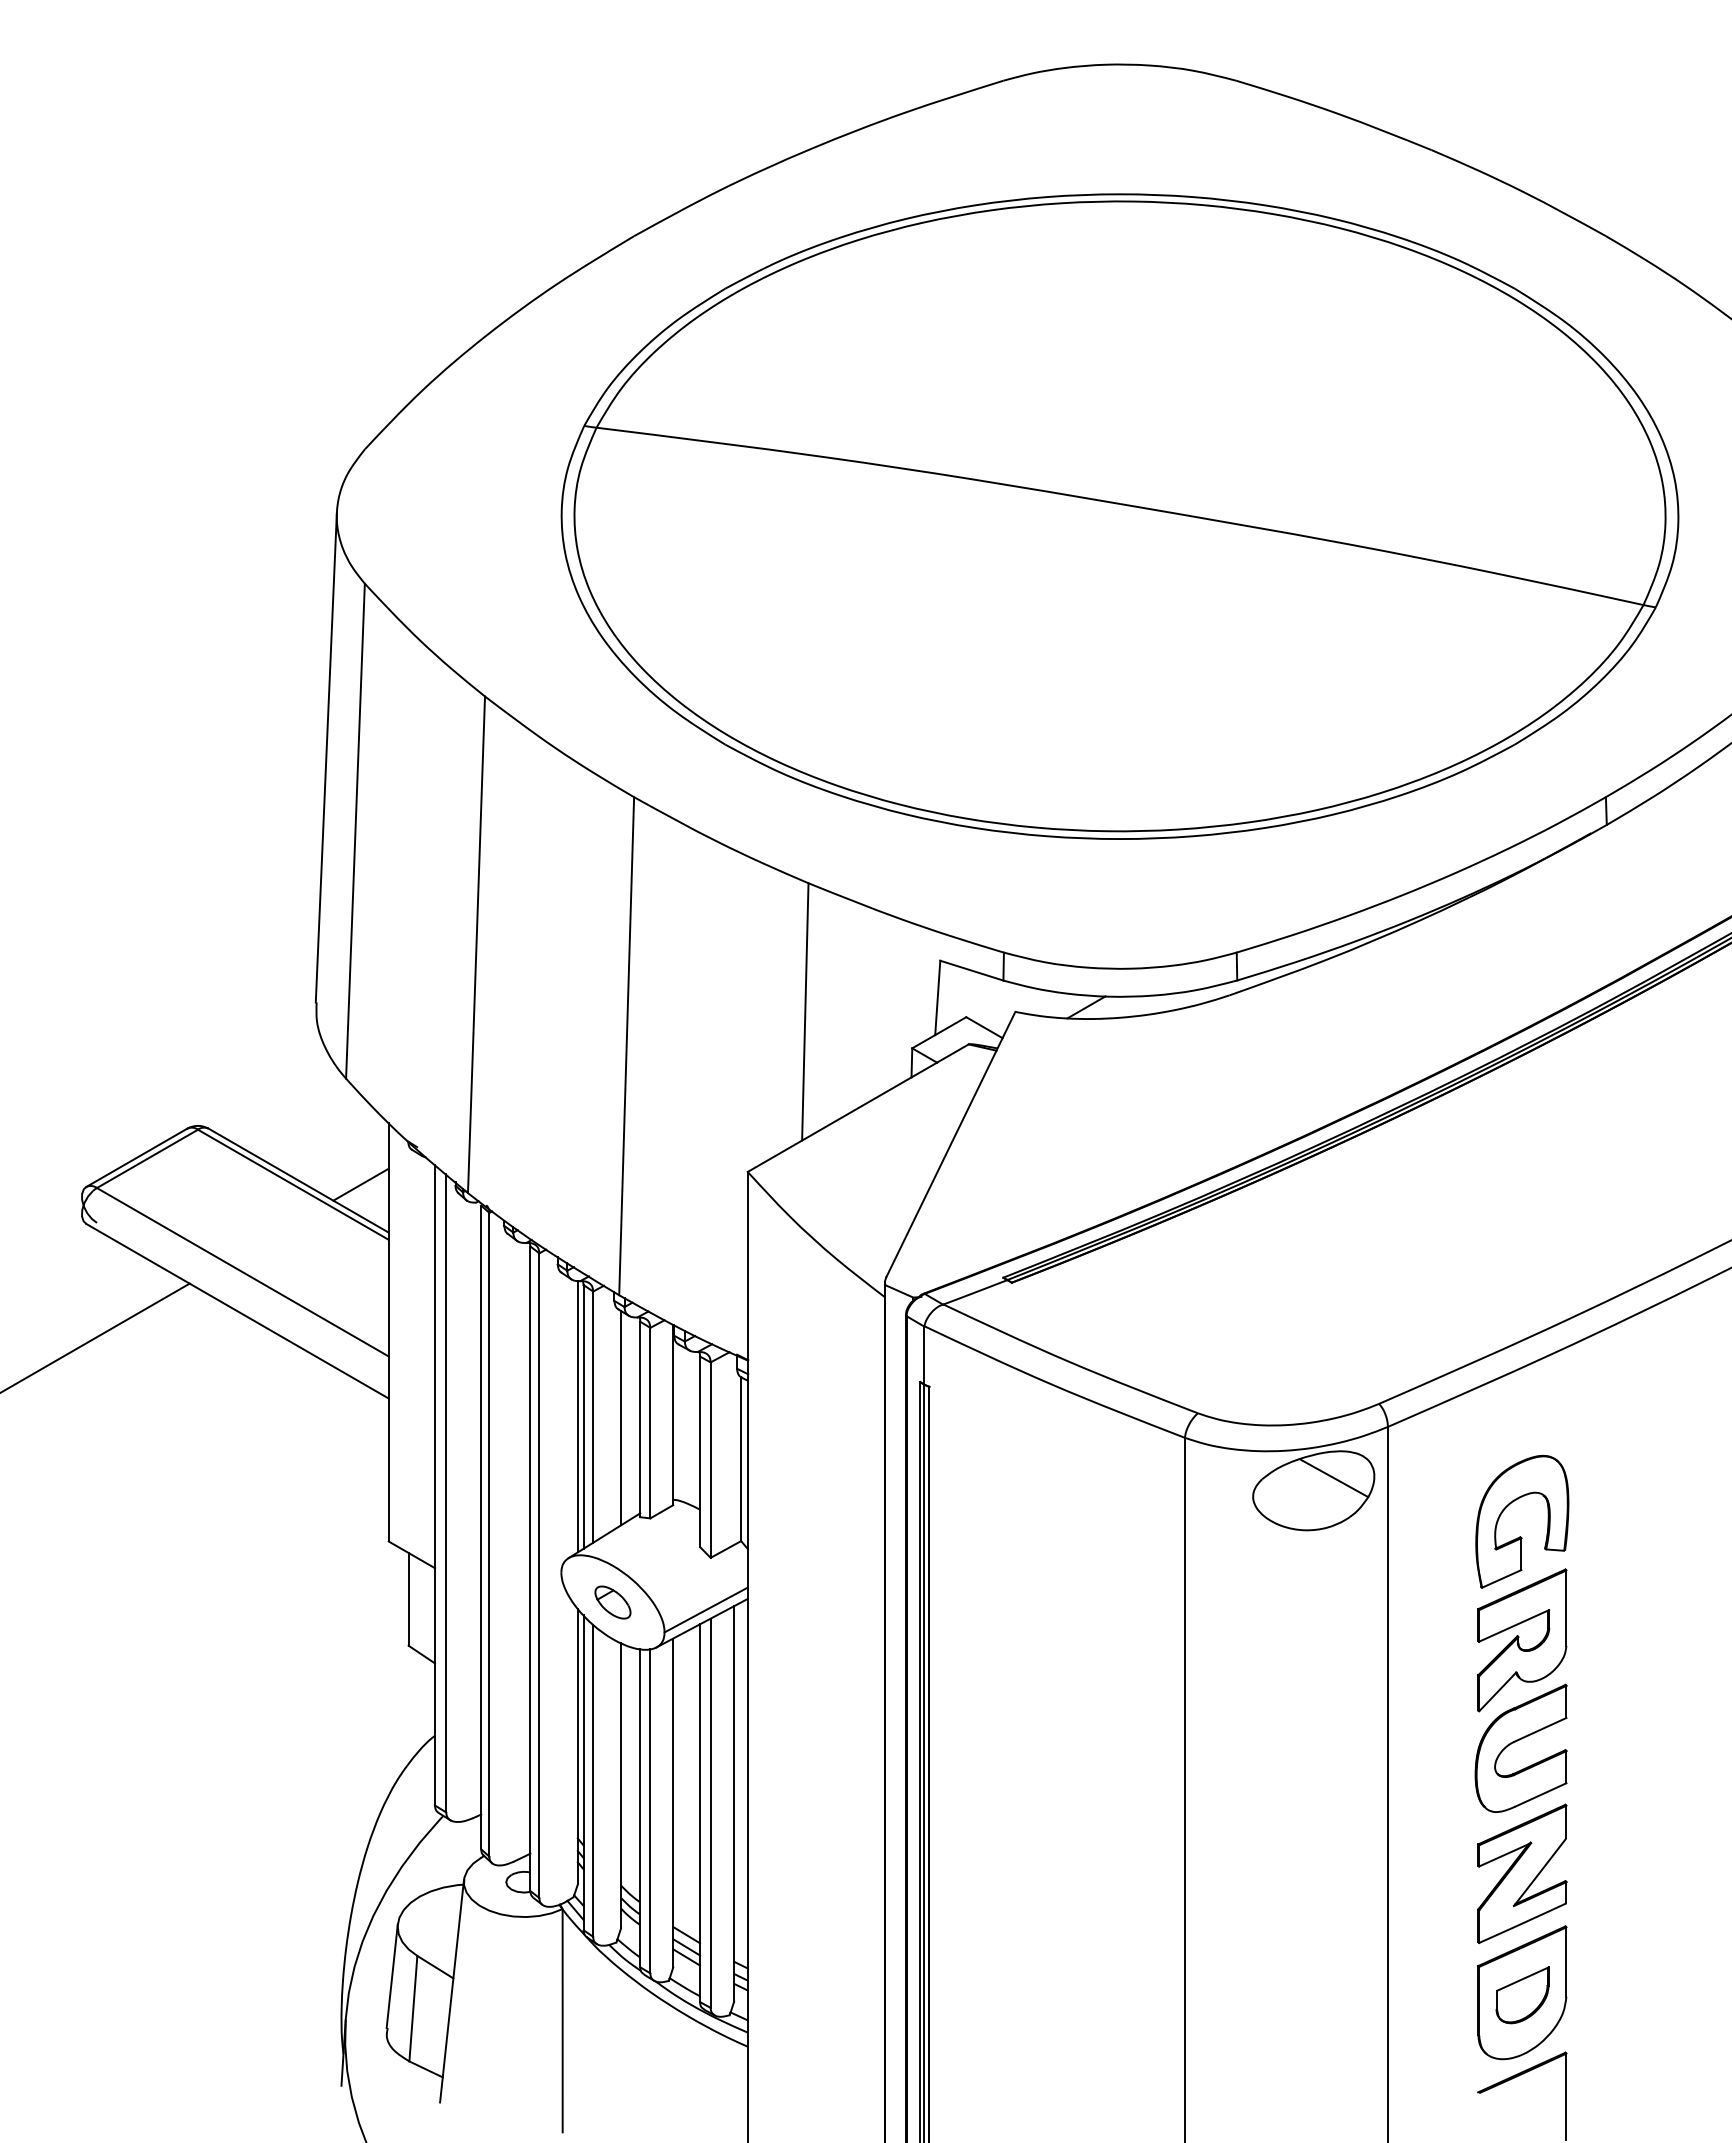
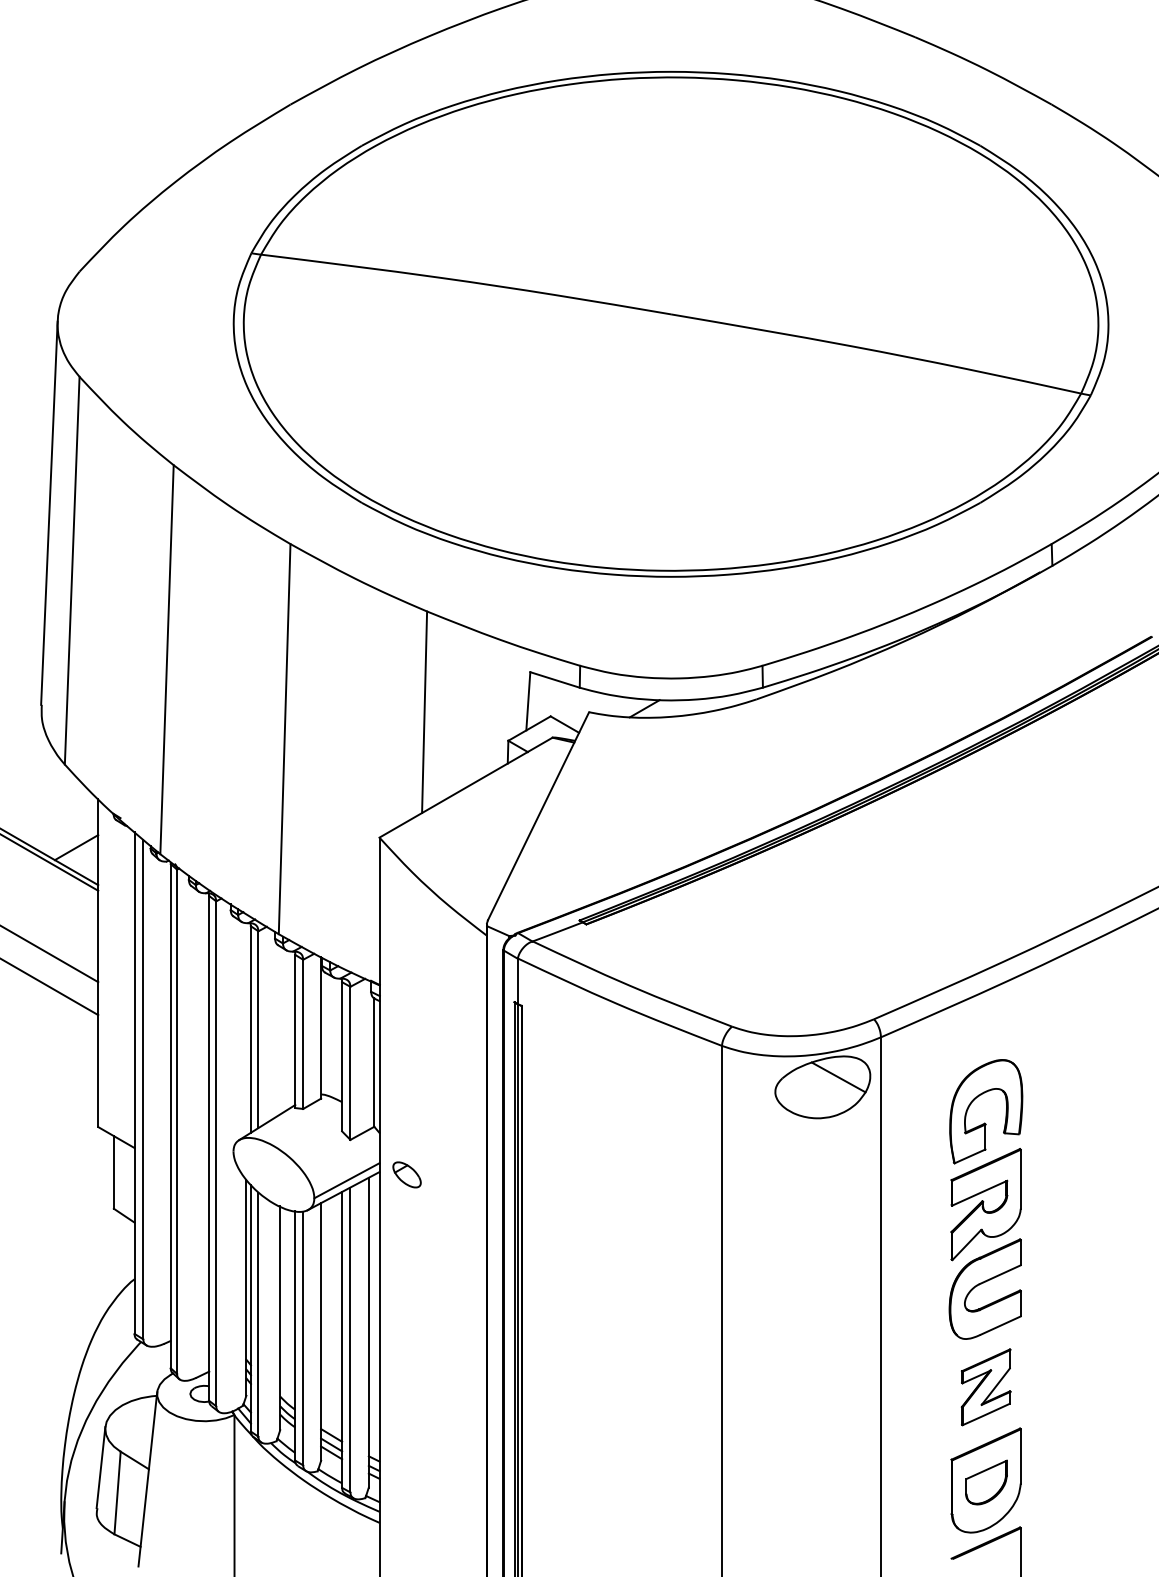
line: (577, 1416) -> (246, 1029), removed
line: (621, 1418) -> (280, 1030), removed
part: (612, 1602) -> (406, 1174), moved
part: (1522, 1873) -> (986, 1387), size x0.7

